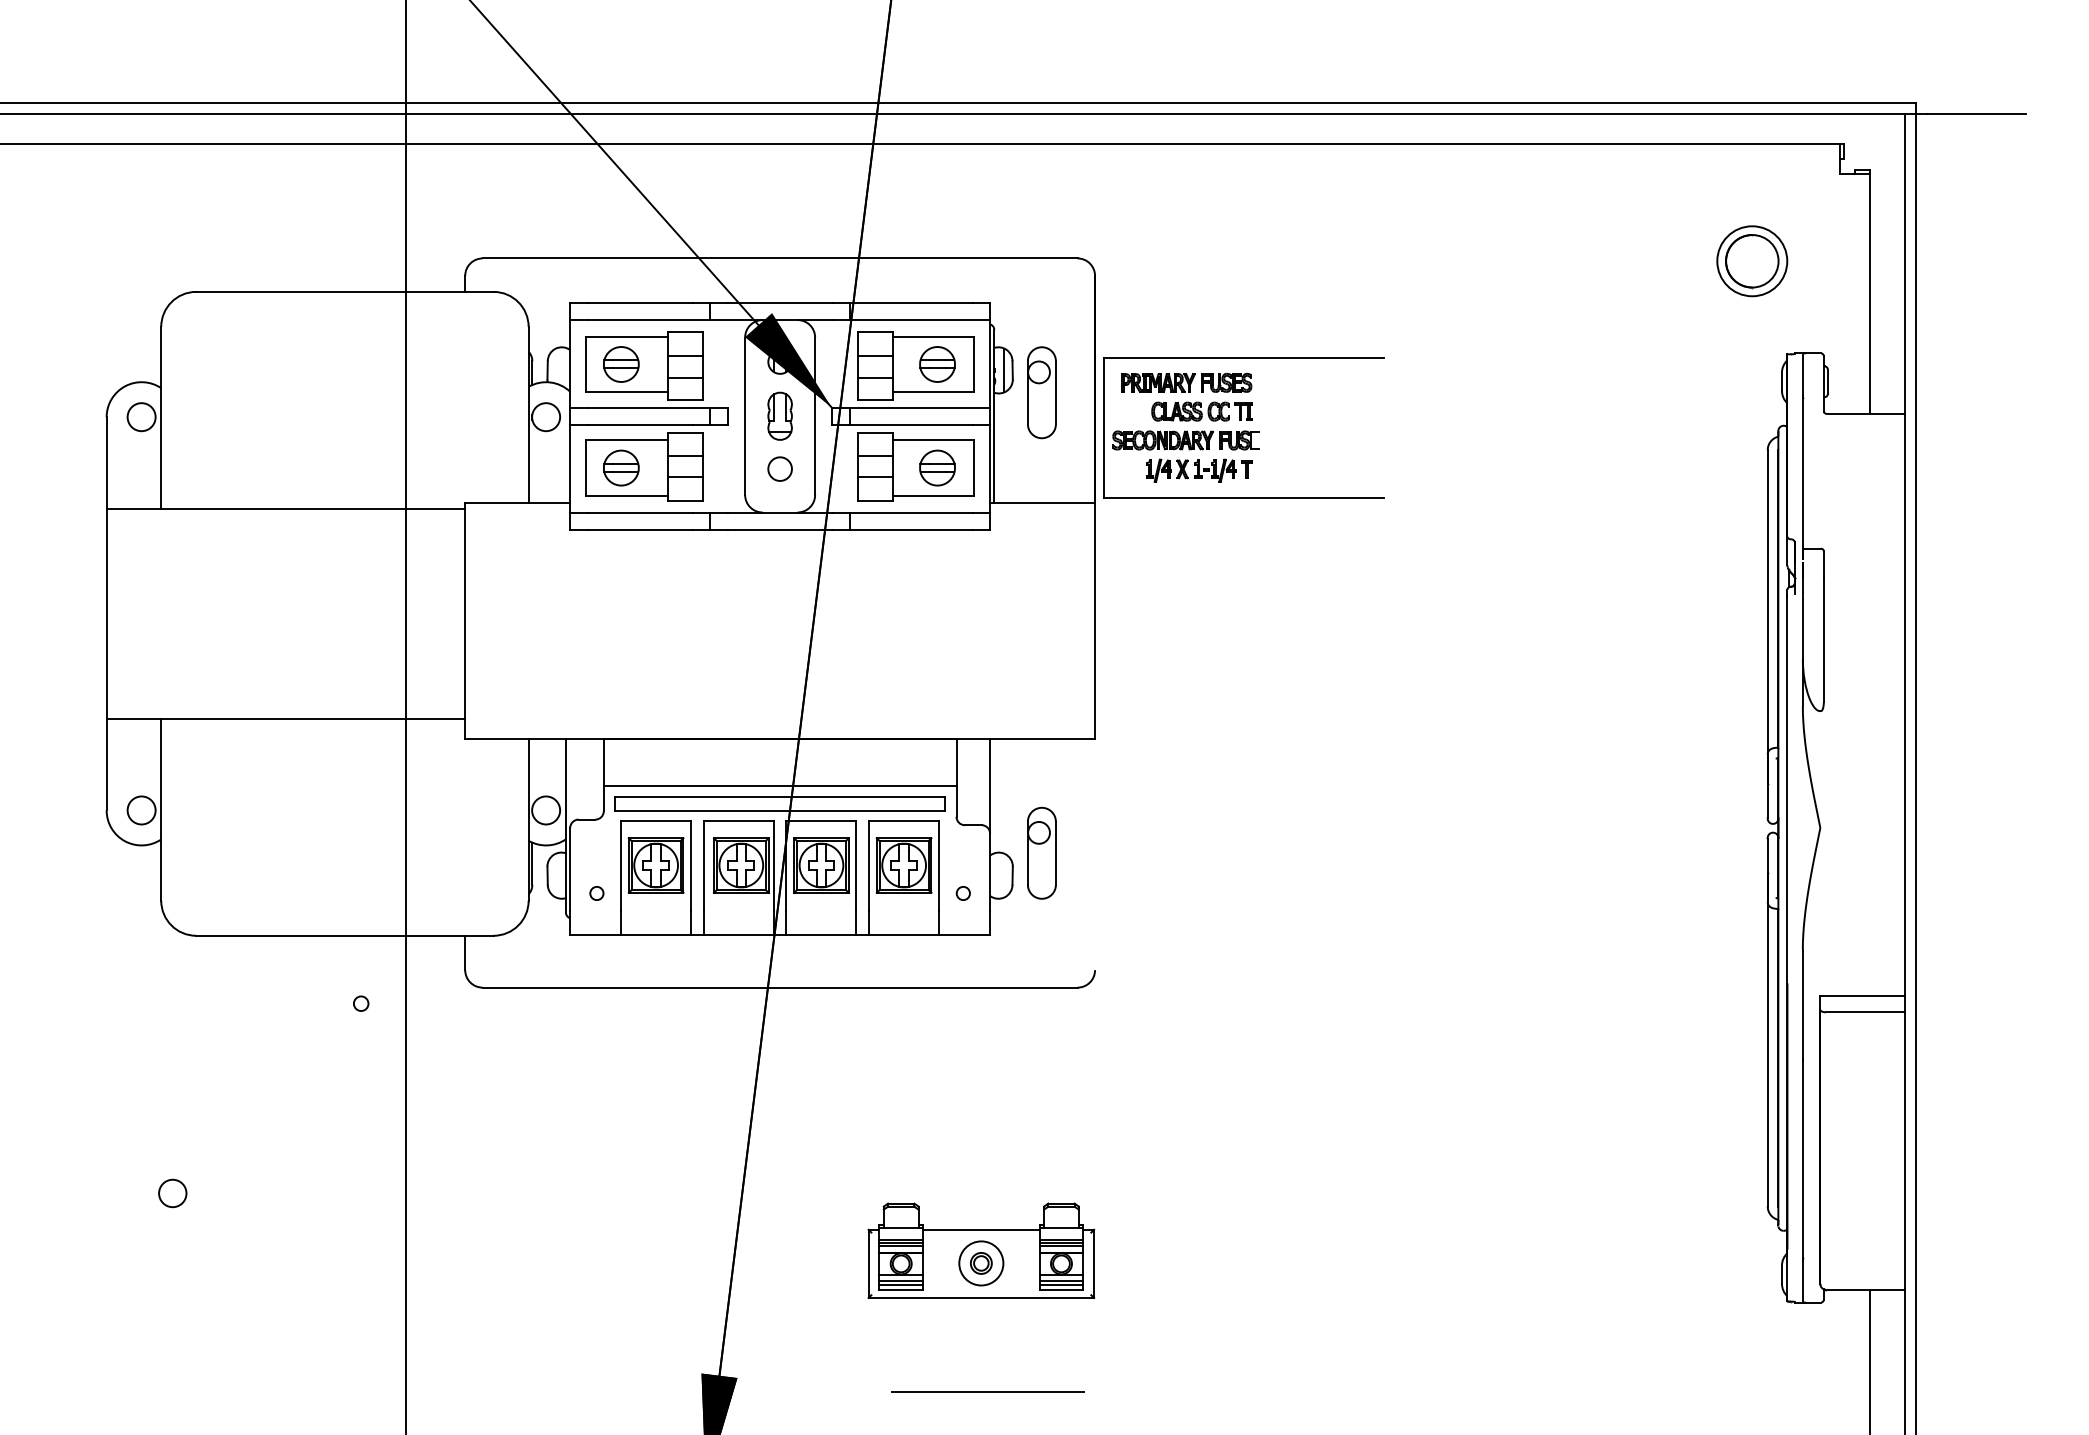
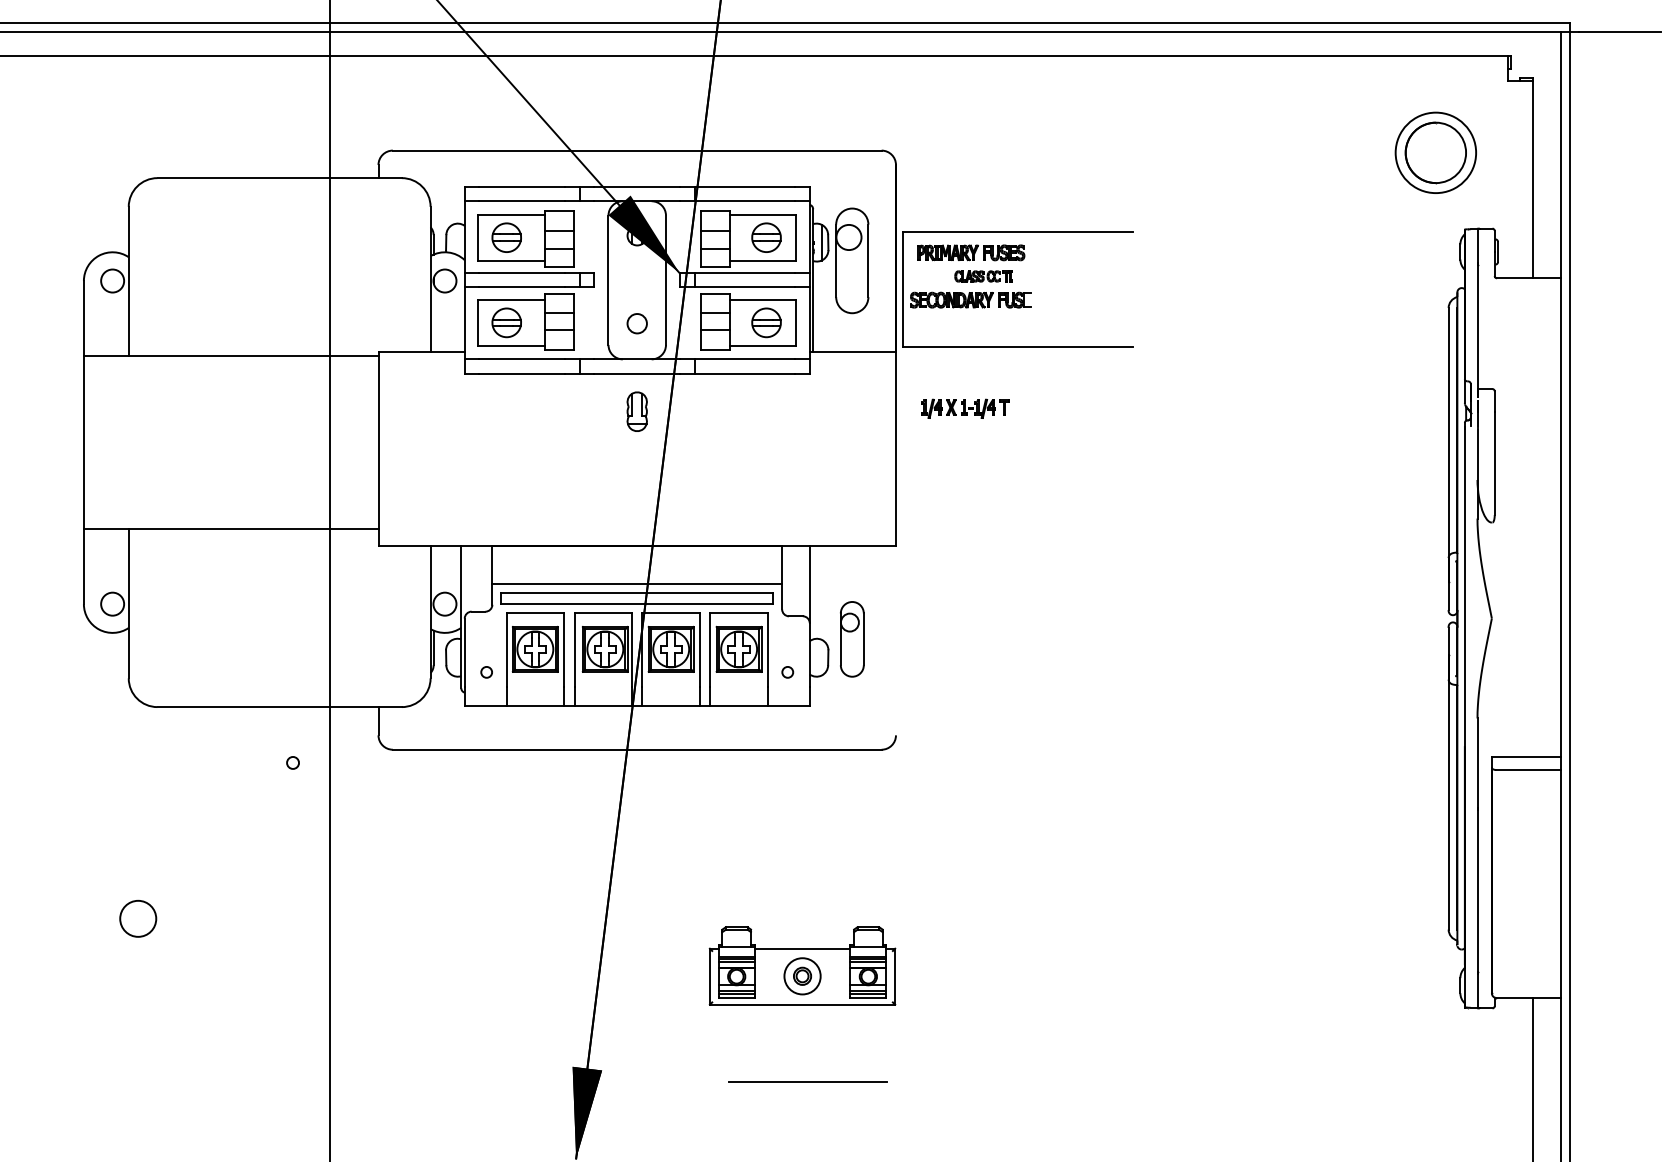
part: (1752, 261) -> (1436, 153), size x1.4
part: (1041, 392) -> (851, 260), size x1.4
part: (1201, 411) -> (983, 276), size x0.7
part: (779, 415) -> (636, 411), moved
part: (1199, 470) -> (965, 408), moved
circle: (172, 1193) -> (138, 918), size x1.6

